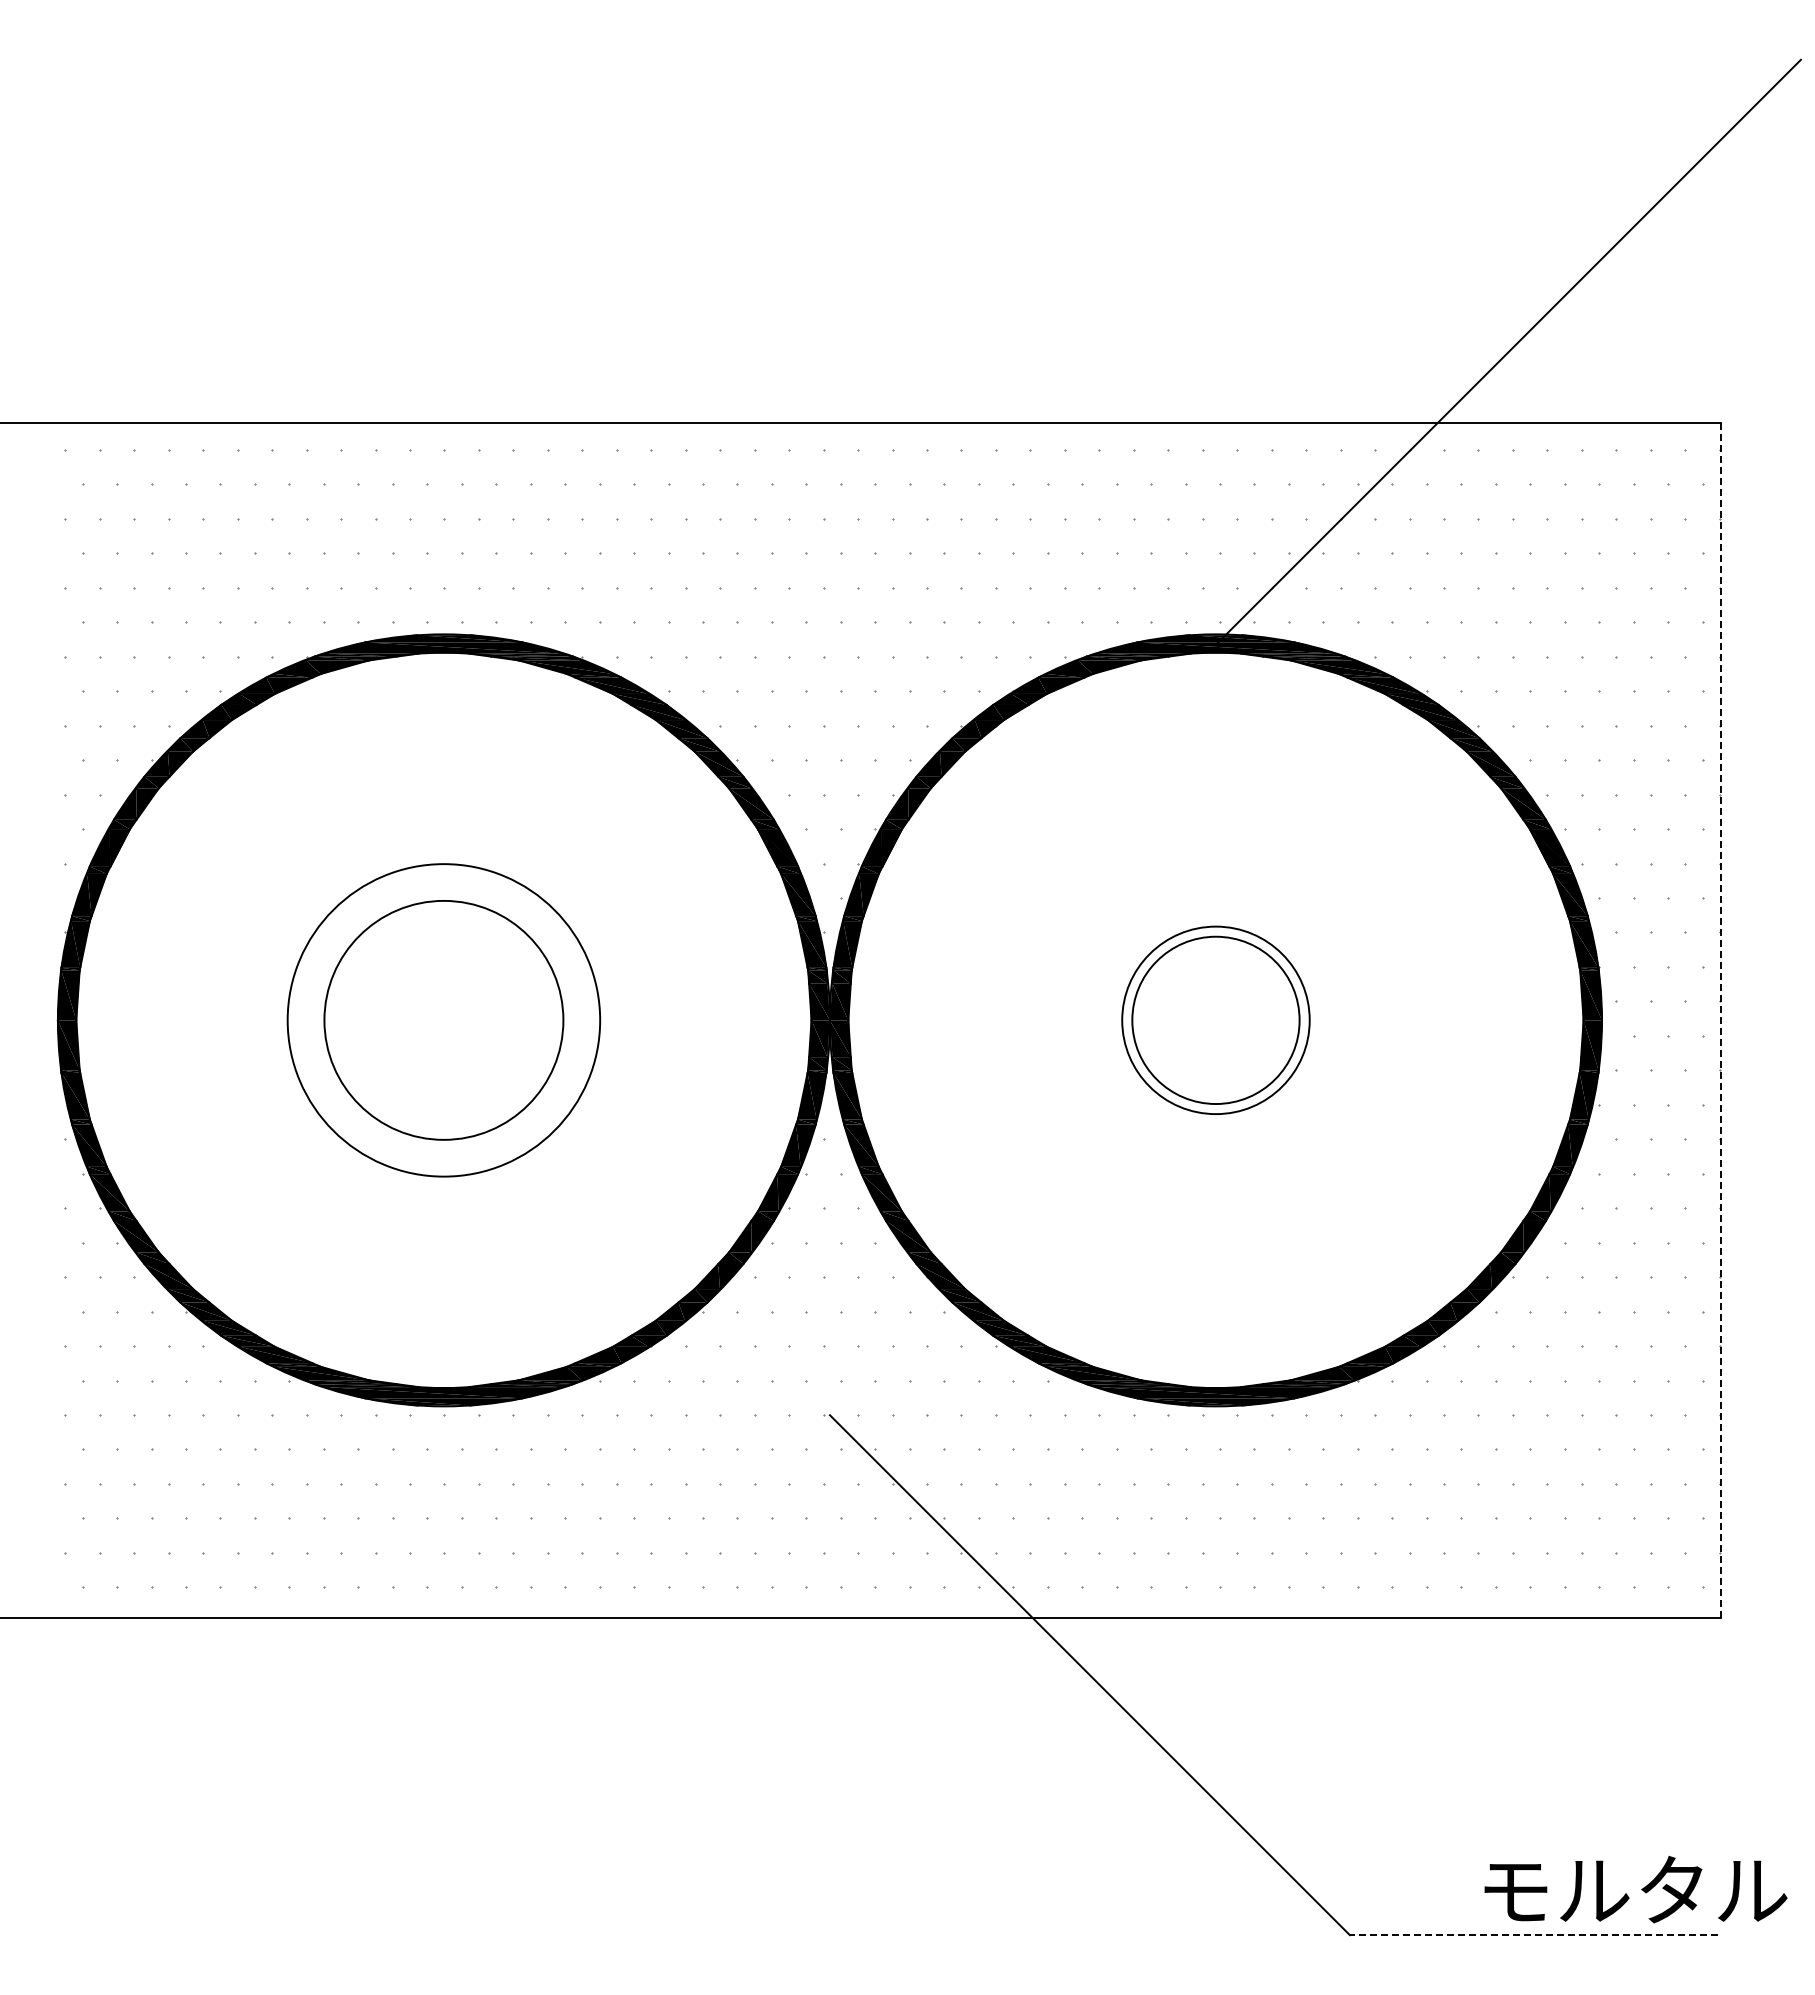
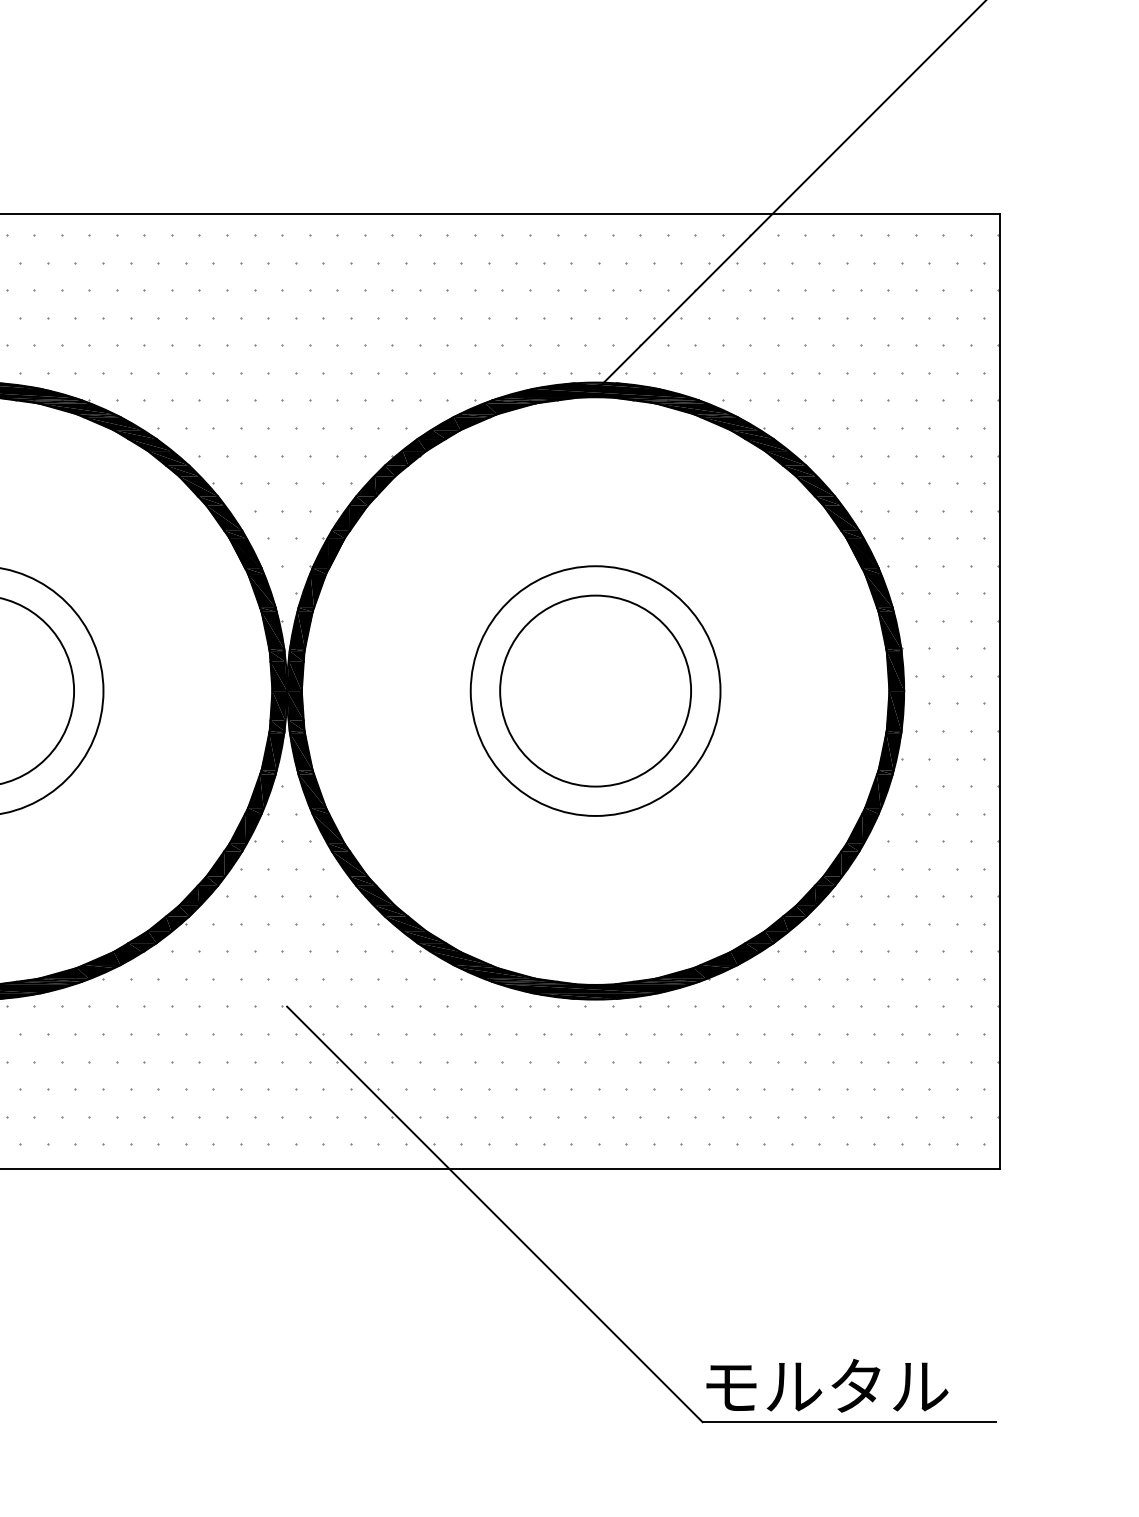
circle: (1215, 1019) -> (595, 690), size x1.43
line: (1721, 1019) -> (999, 690), dashed -> solid
circle: (1215, 1020) -> (595, 691), size x1.67
text: (1635, 1889) -> (827, 1385), moved
line: (1533, 1935) -> (849, 1422), dashed -> solid

